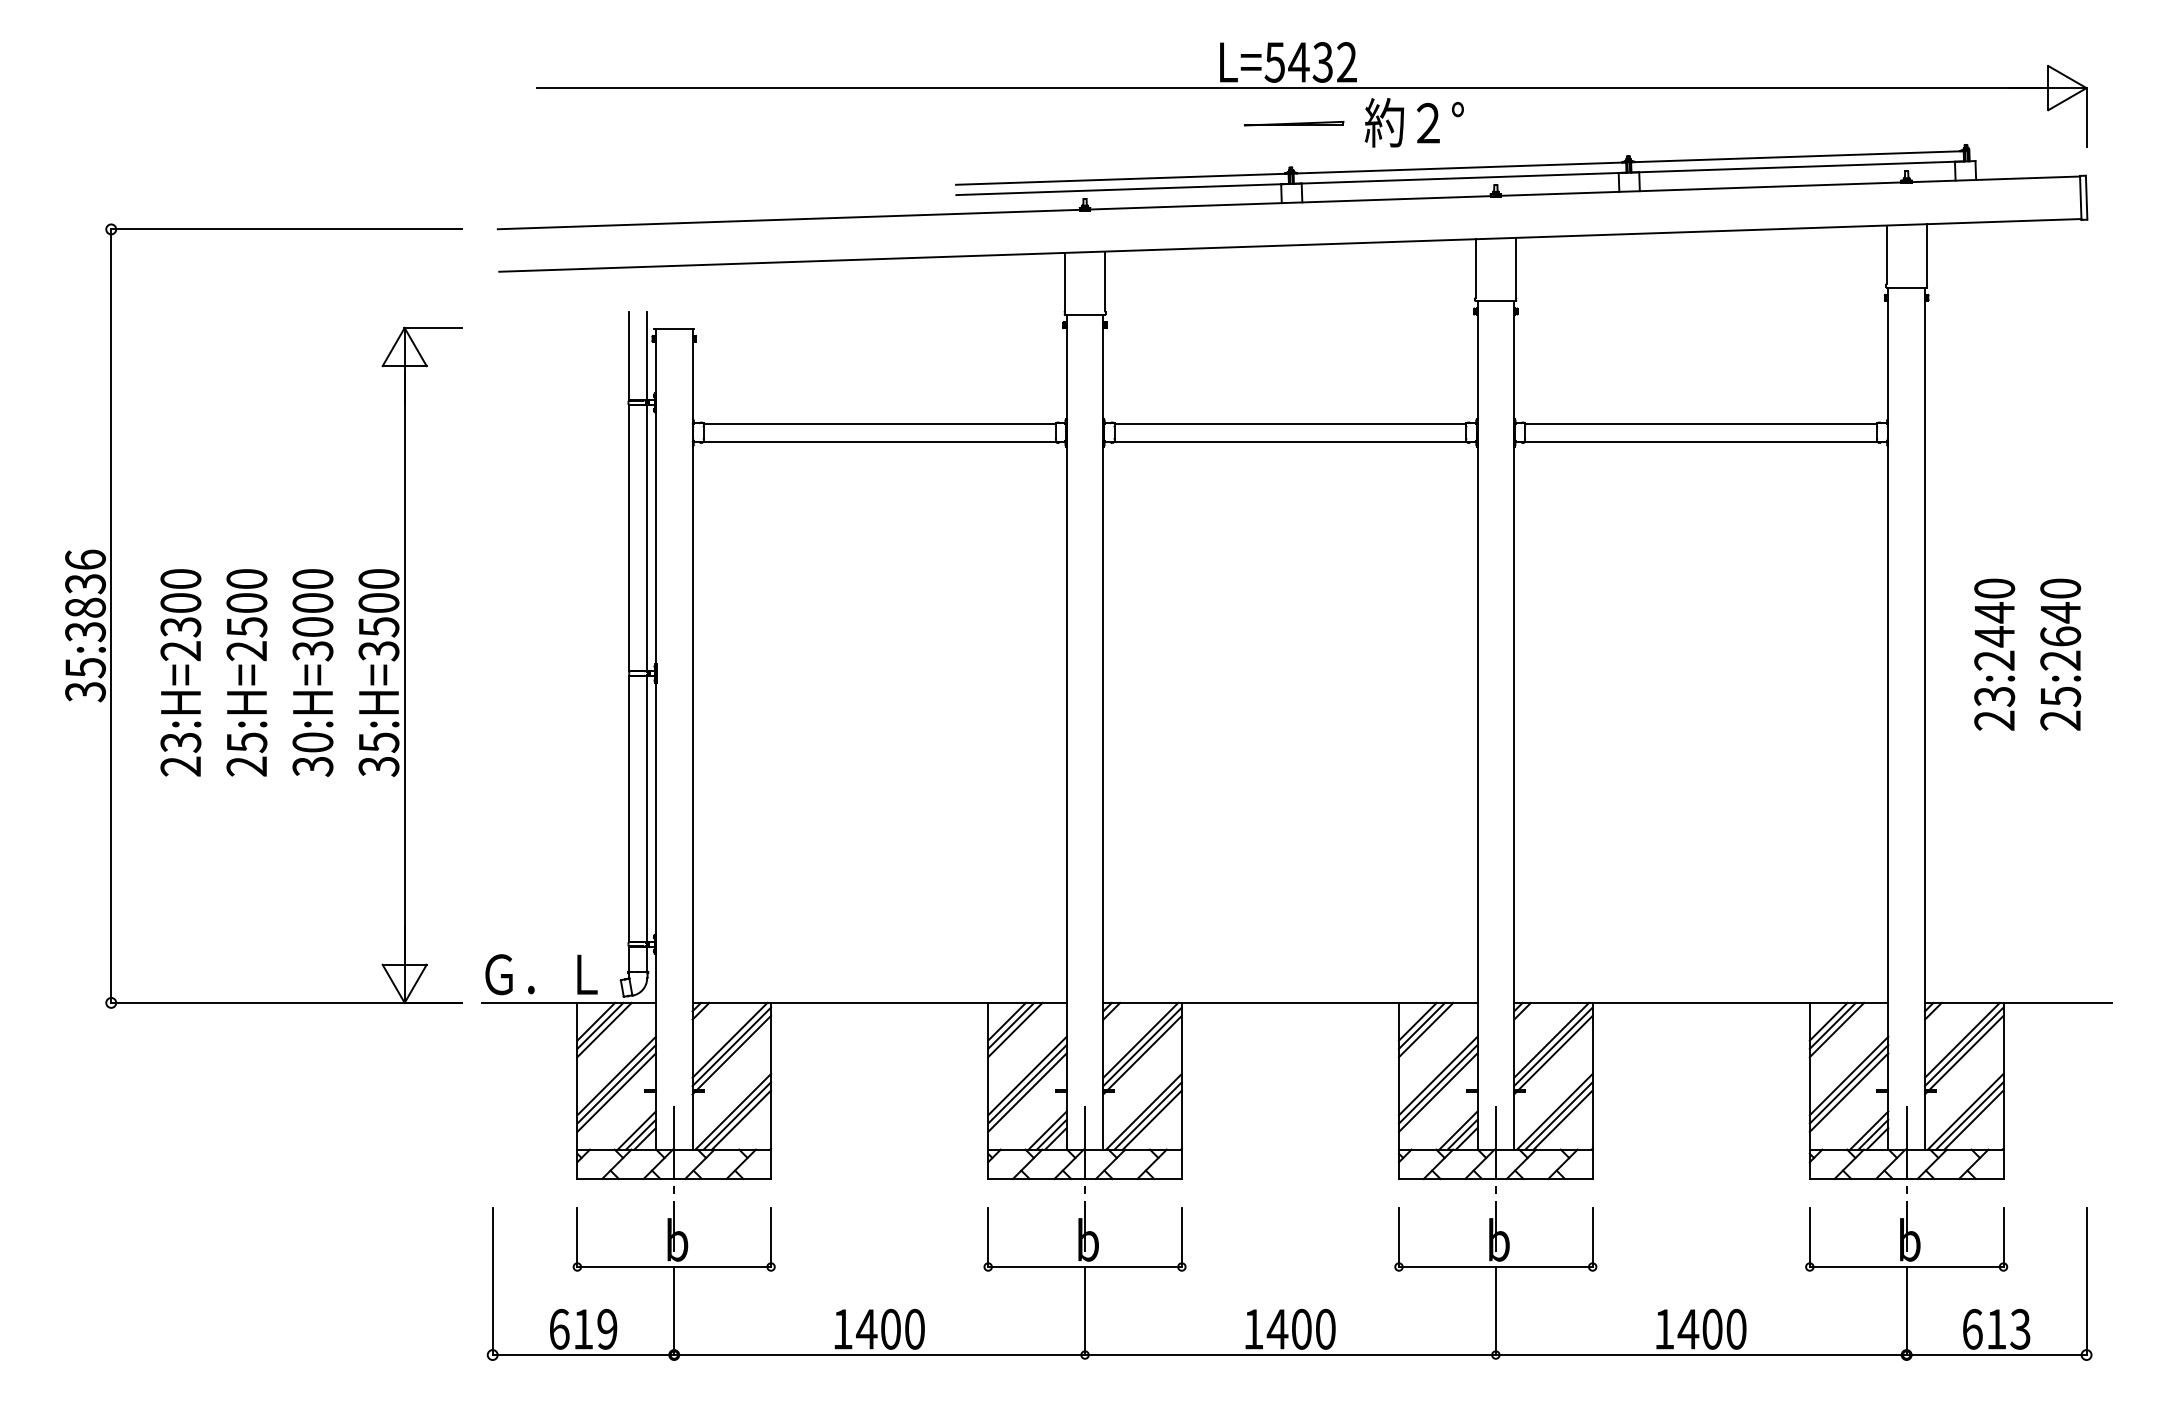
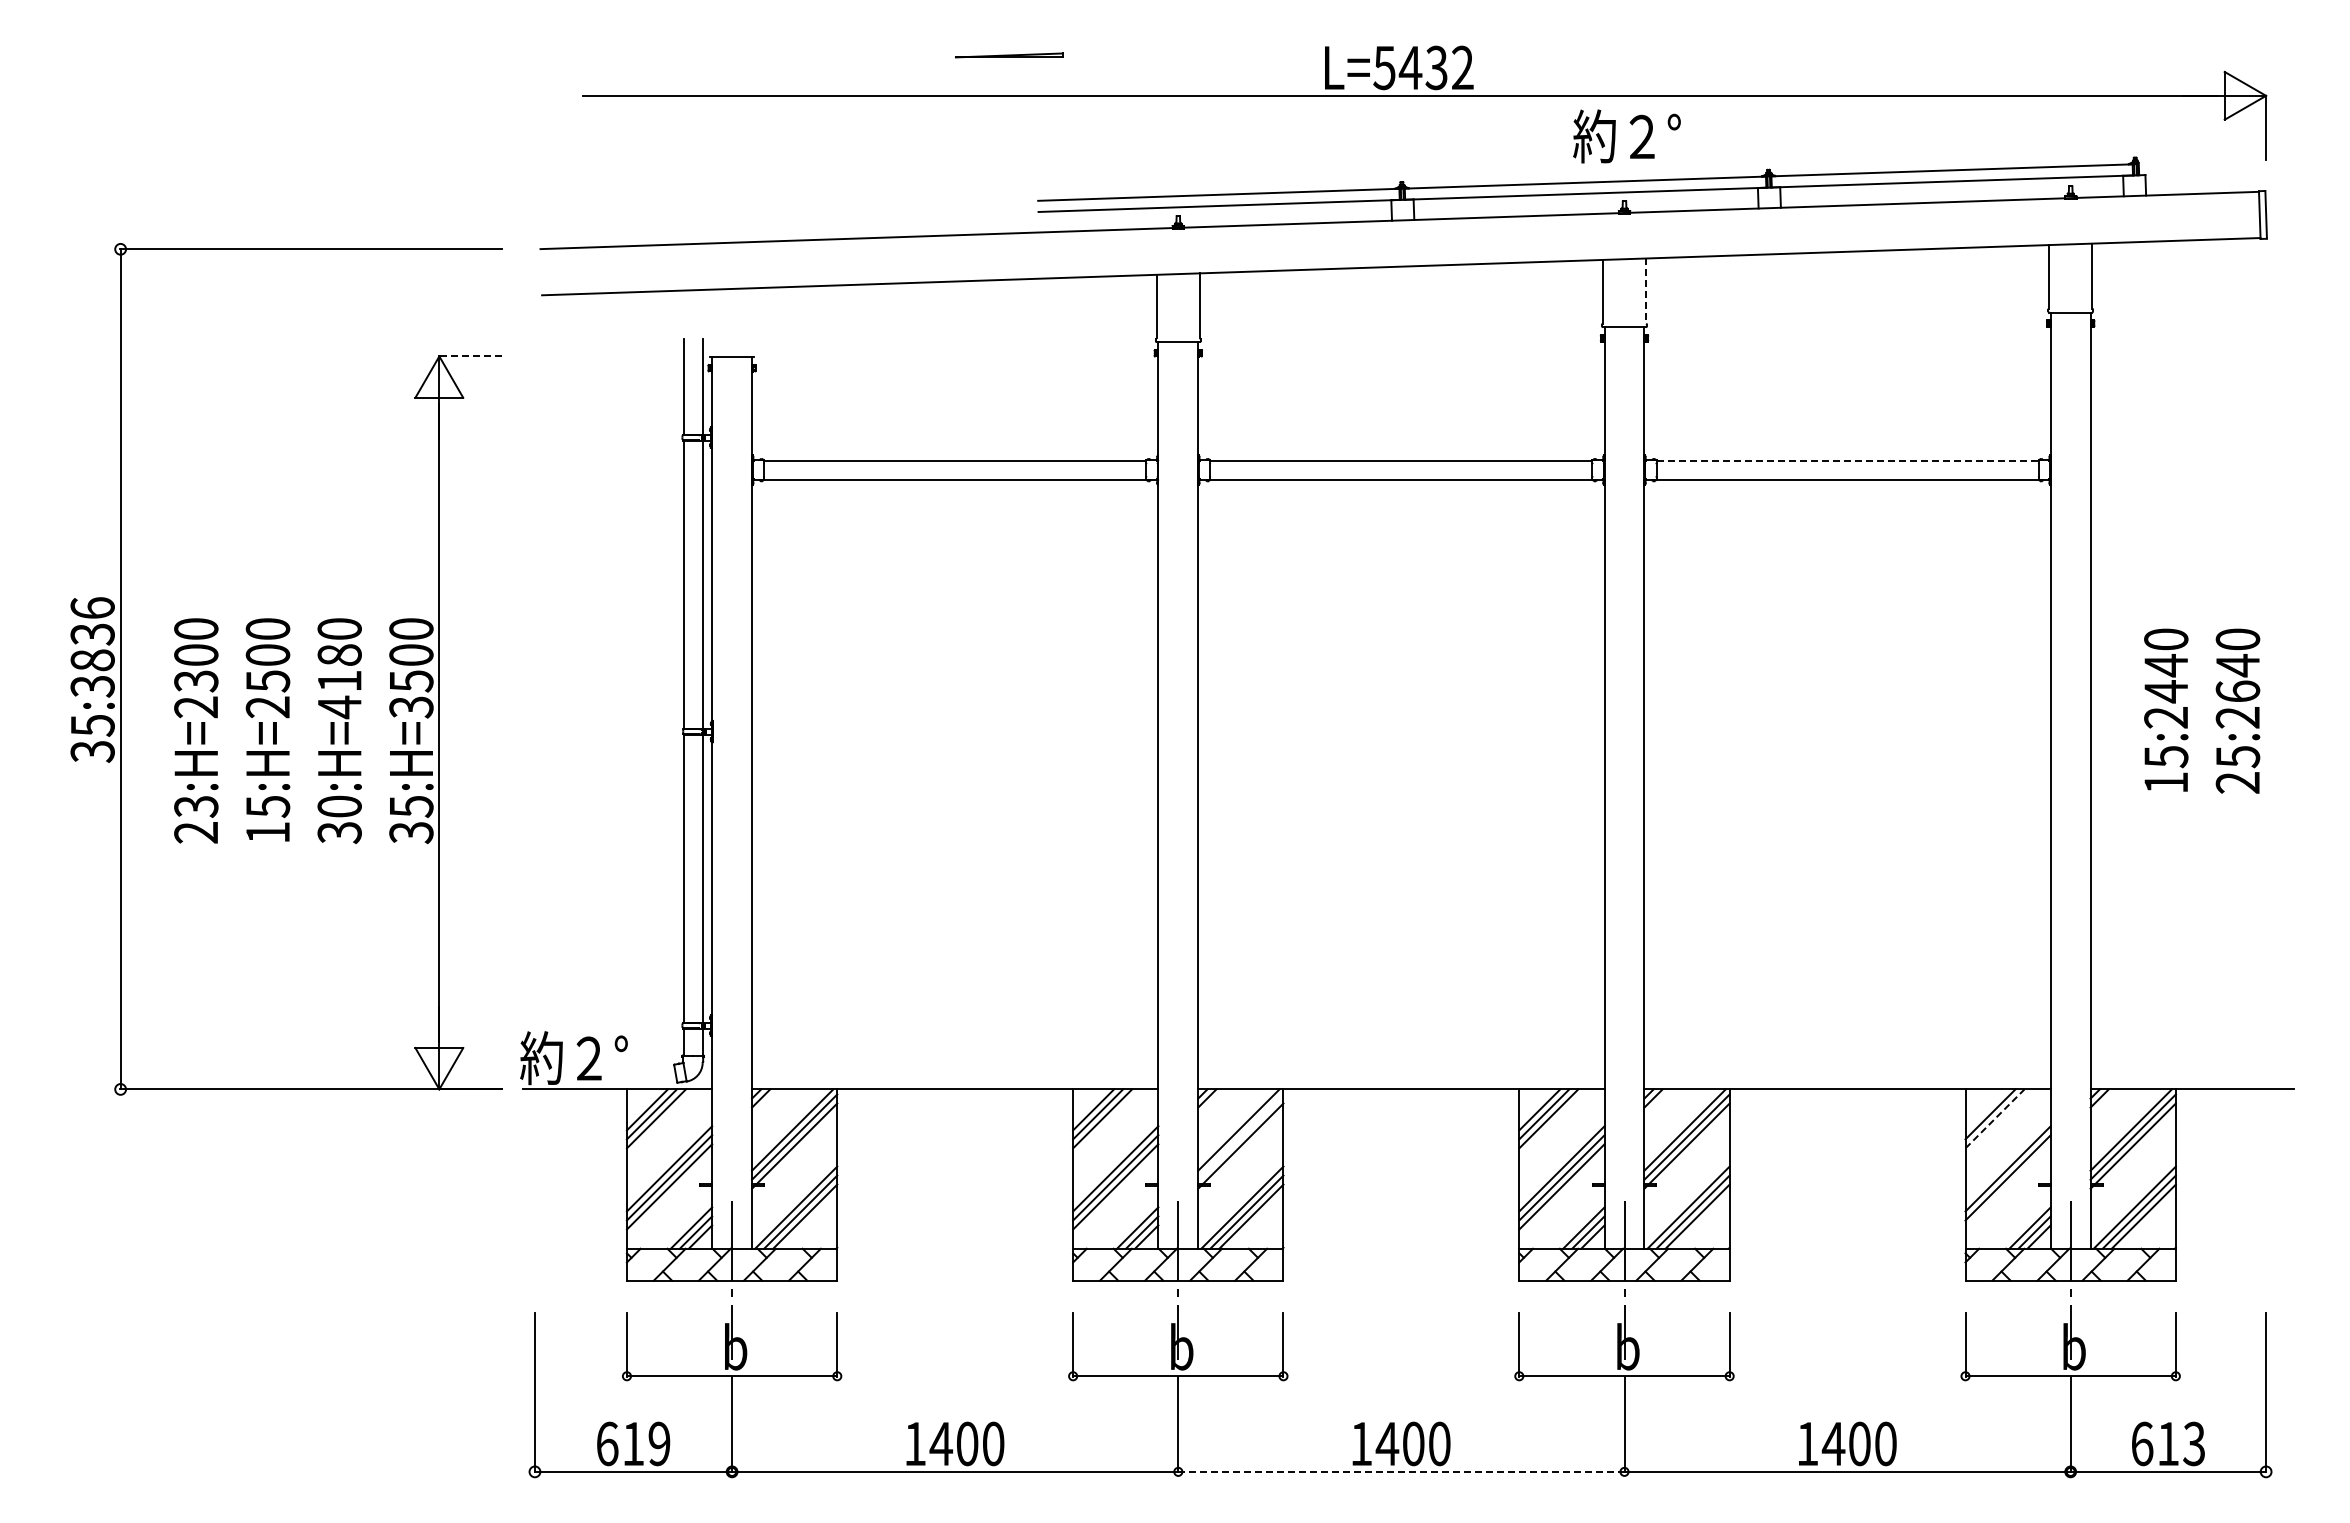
text: (1413, 122) -> (1626, 136), moved
part: (1294, 123) -> (1009, 55), moved
line: (1516, 268) -> (1646, 291), solid -> dashed
line: (432, 328) -> (469, 356), solid -> dashed
line: (1702, 423) -> (1848, 460), solid -> dashed
text: (312, 627) -> (339, 681), 30:H=3000 -> 30:H=4180
text: (1994, 708) -> (2166, 769), 23:2440 -> 15:2440
text: (246, 766) -> (267, 832), 25:H=2500 -> 15:H=2500
text: (538, 974) -> (584, 1058), Ｇ．Ｌ -> 約２°
line: (1828, 1021) -> (1985, 1109), removed
line: (1837, 1029) -> (1995, 1118), solid -> dashed
line: (1142, 1046) -> (1240, 1136), removed
line: (1848, 1092) -> (2007, 1186), removed
line: (1289, 1354) -> (1400, 1471), solid -> dashed

